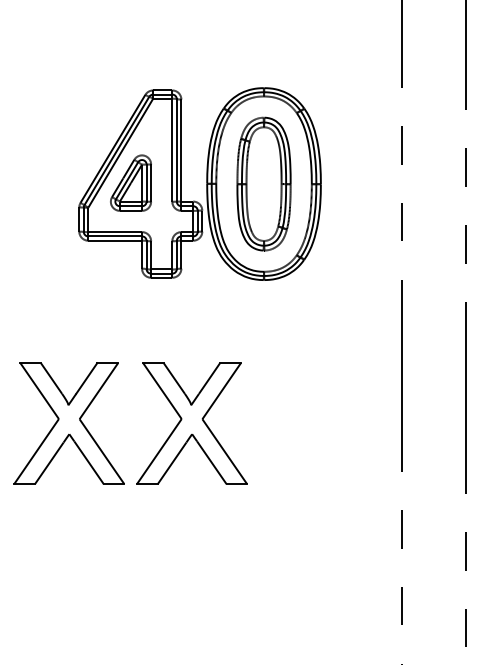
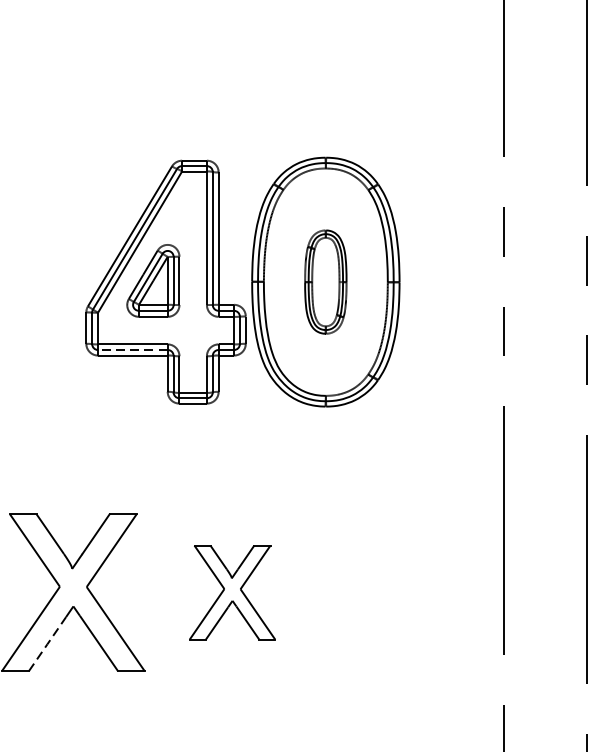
part: (263, 183) -> (325, 281), size x0.6
line: (115, 236) -> (133, 350), solid -> dashed
part: (191, 423) -> (231, 592), size x0.6
line: (49, 463) -> (47, 644), solid -> dashed

